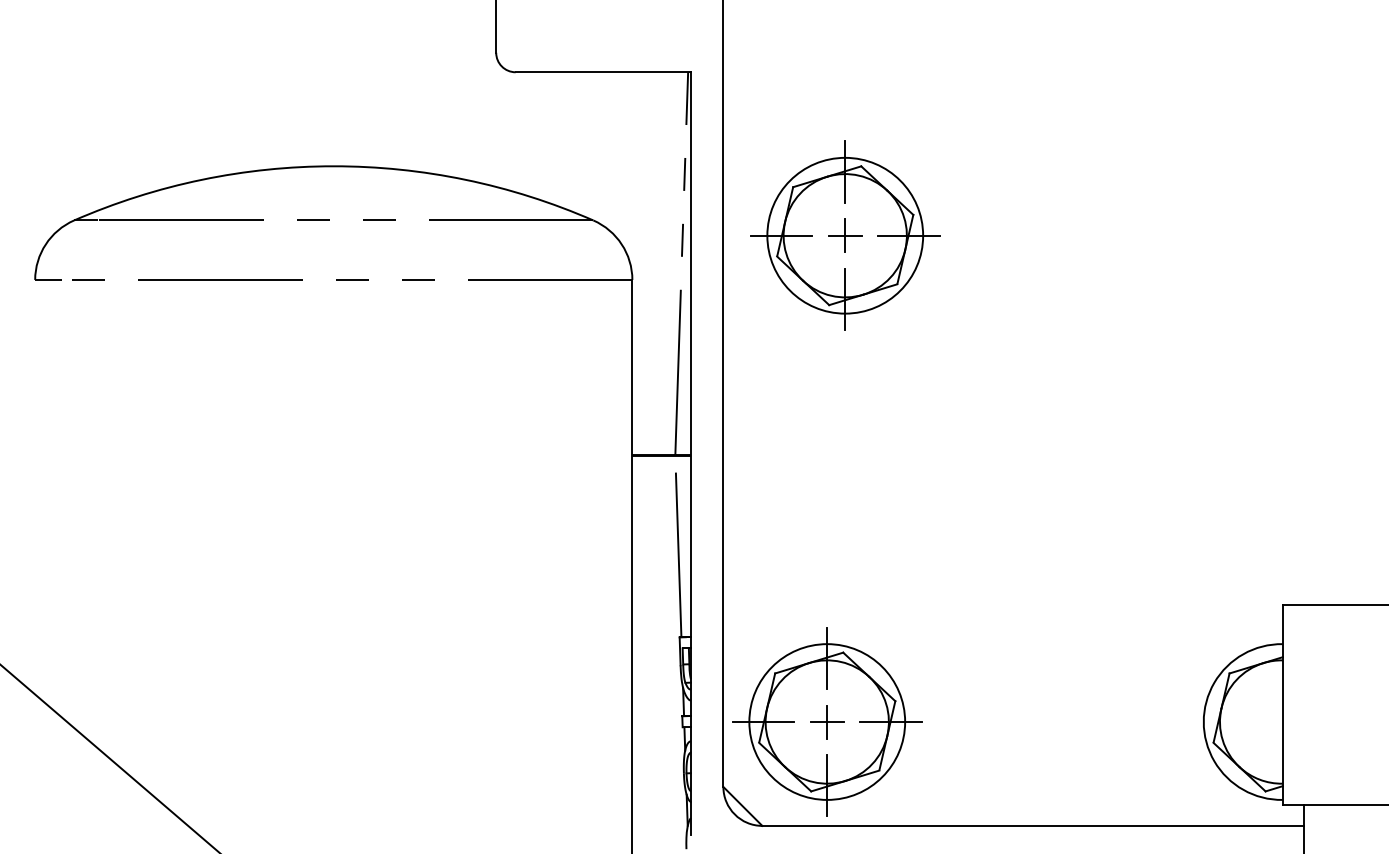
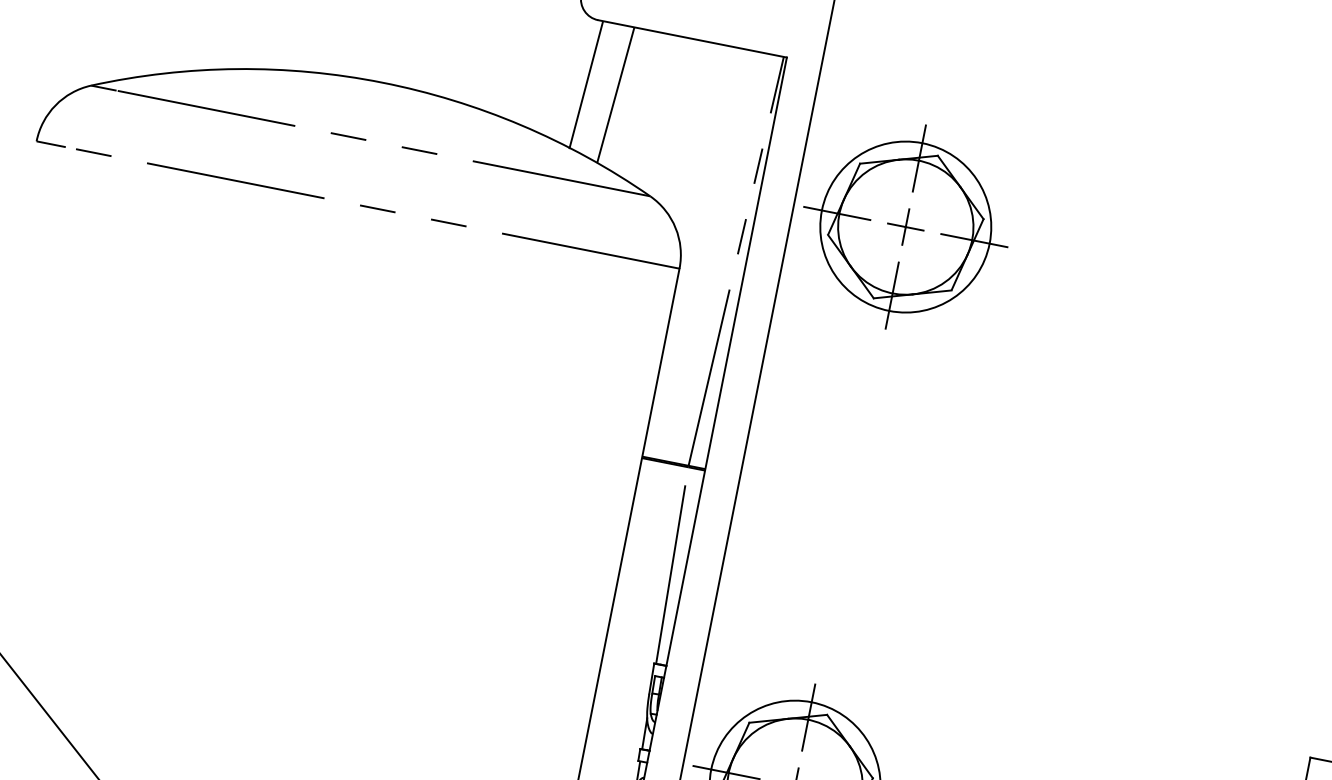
line: (516, 132) -> (586, 85), added
line: (544, 136) -> (615, 95), added
part: (845, 235) -> (906, 226), moved

